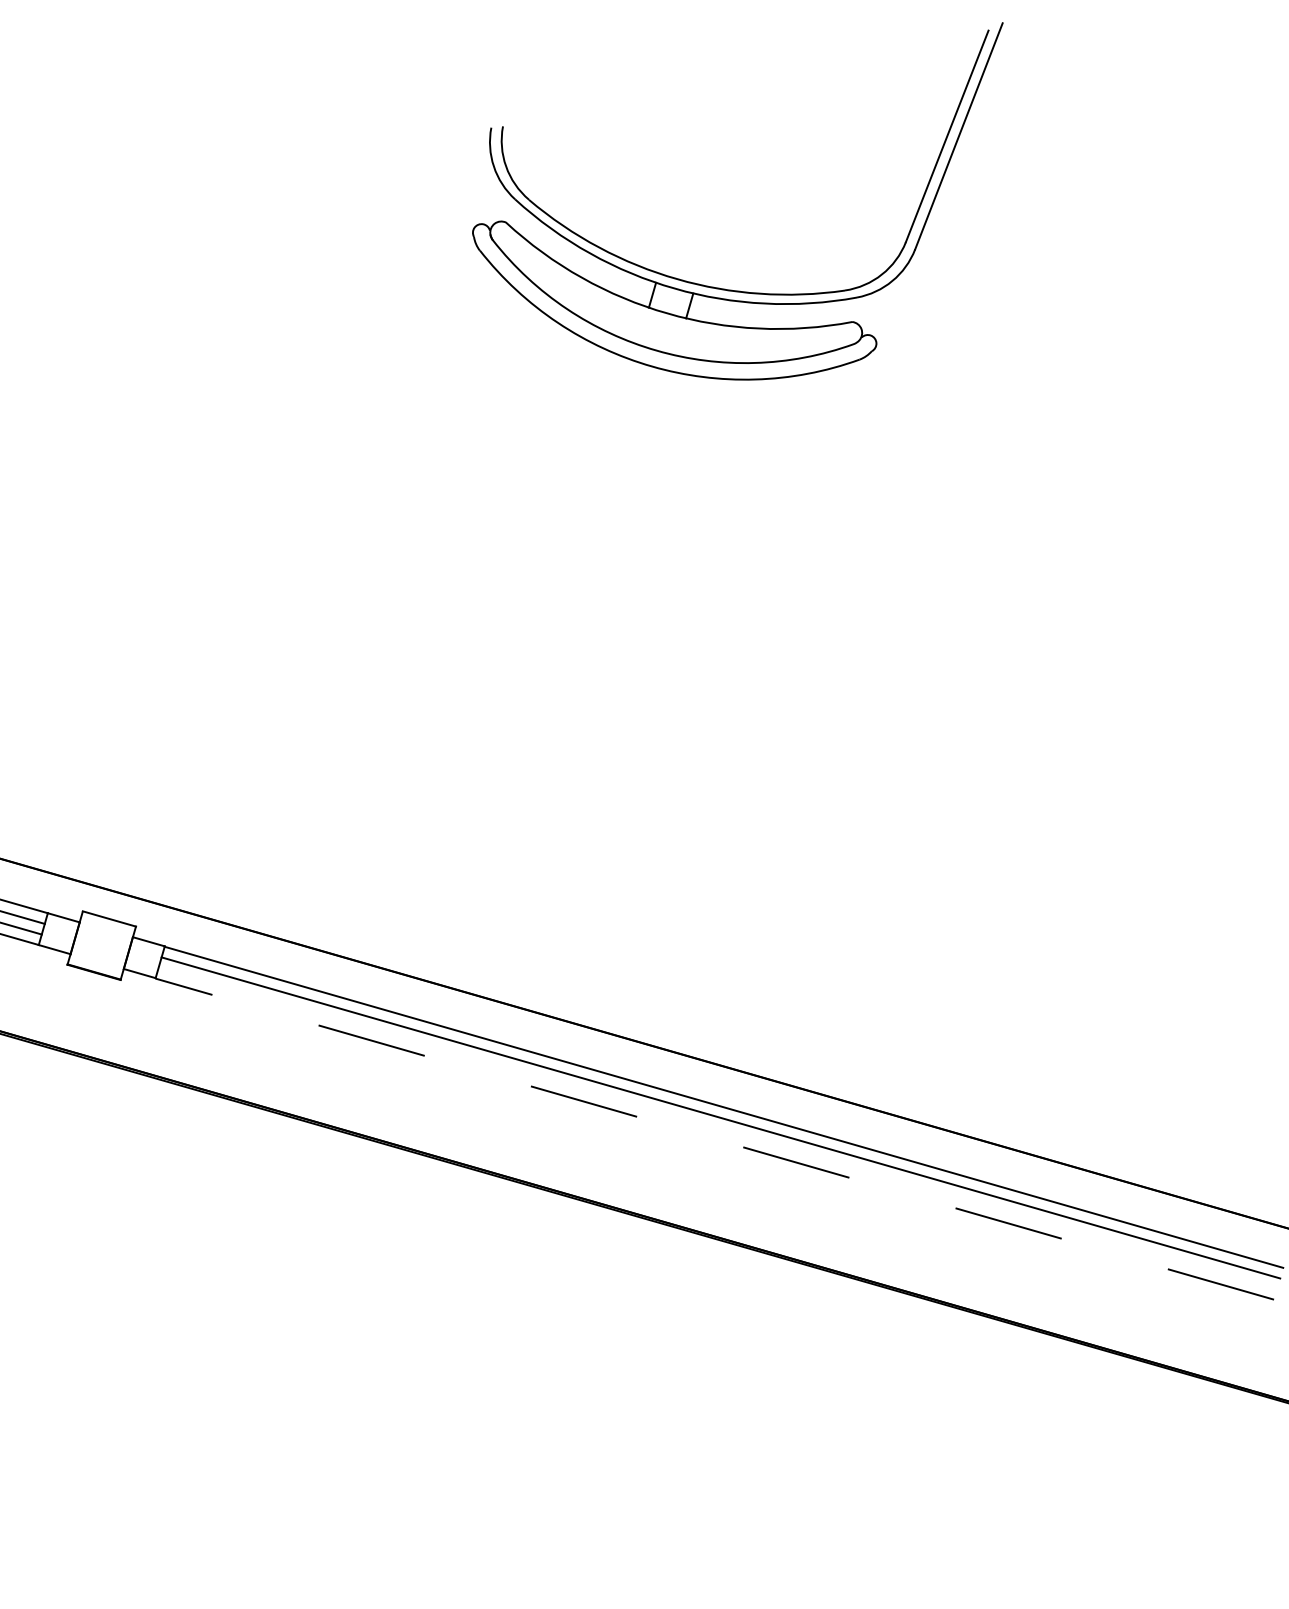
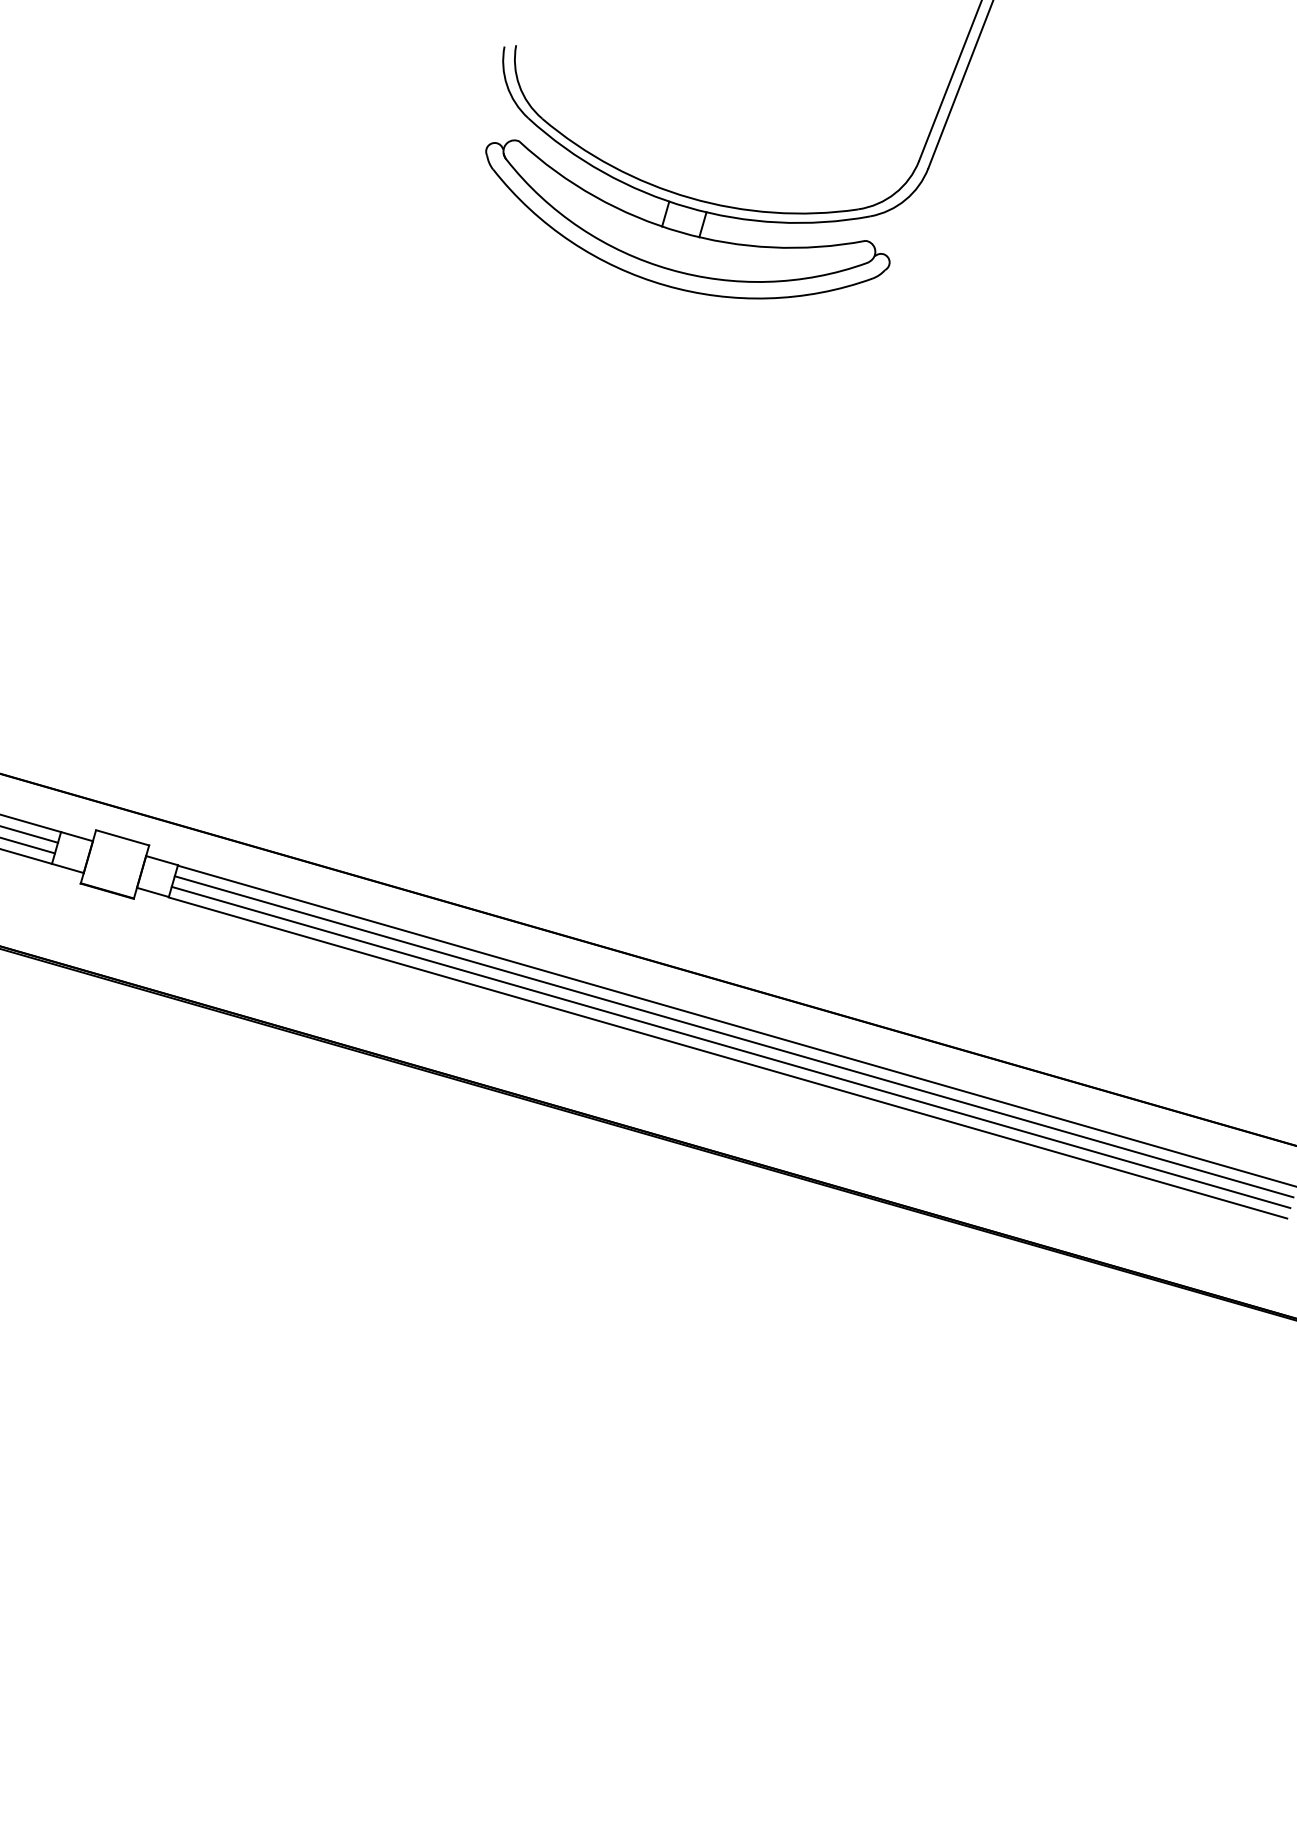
line: (717, 1128) -> (730, 1047), added
line: (715, 1139) -> (728, 1058), dashed -> solid

